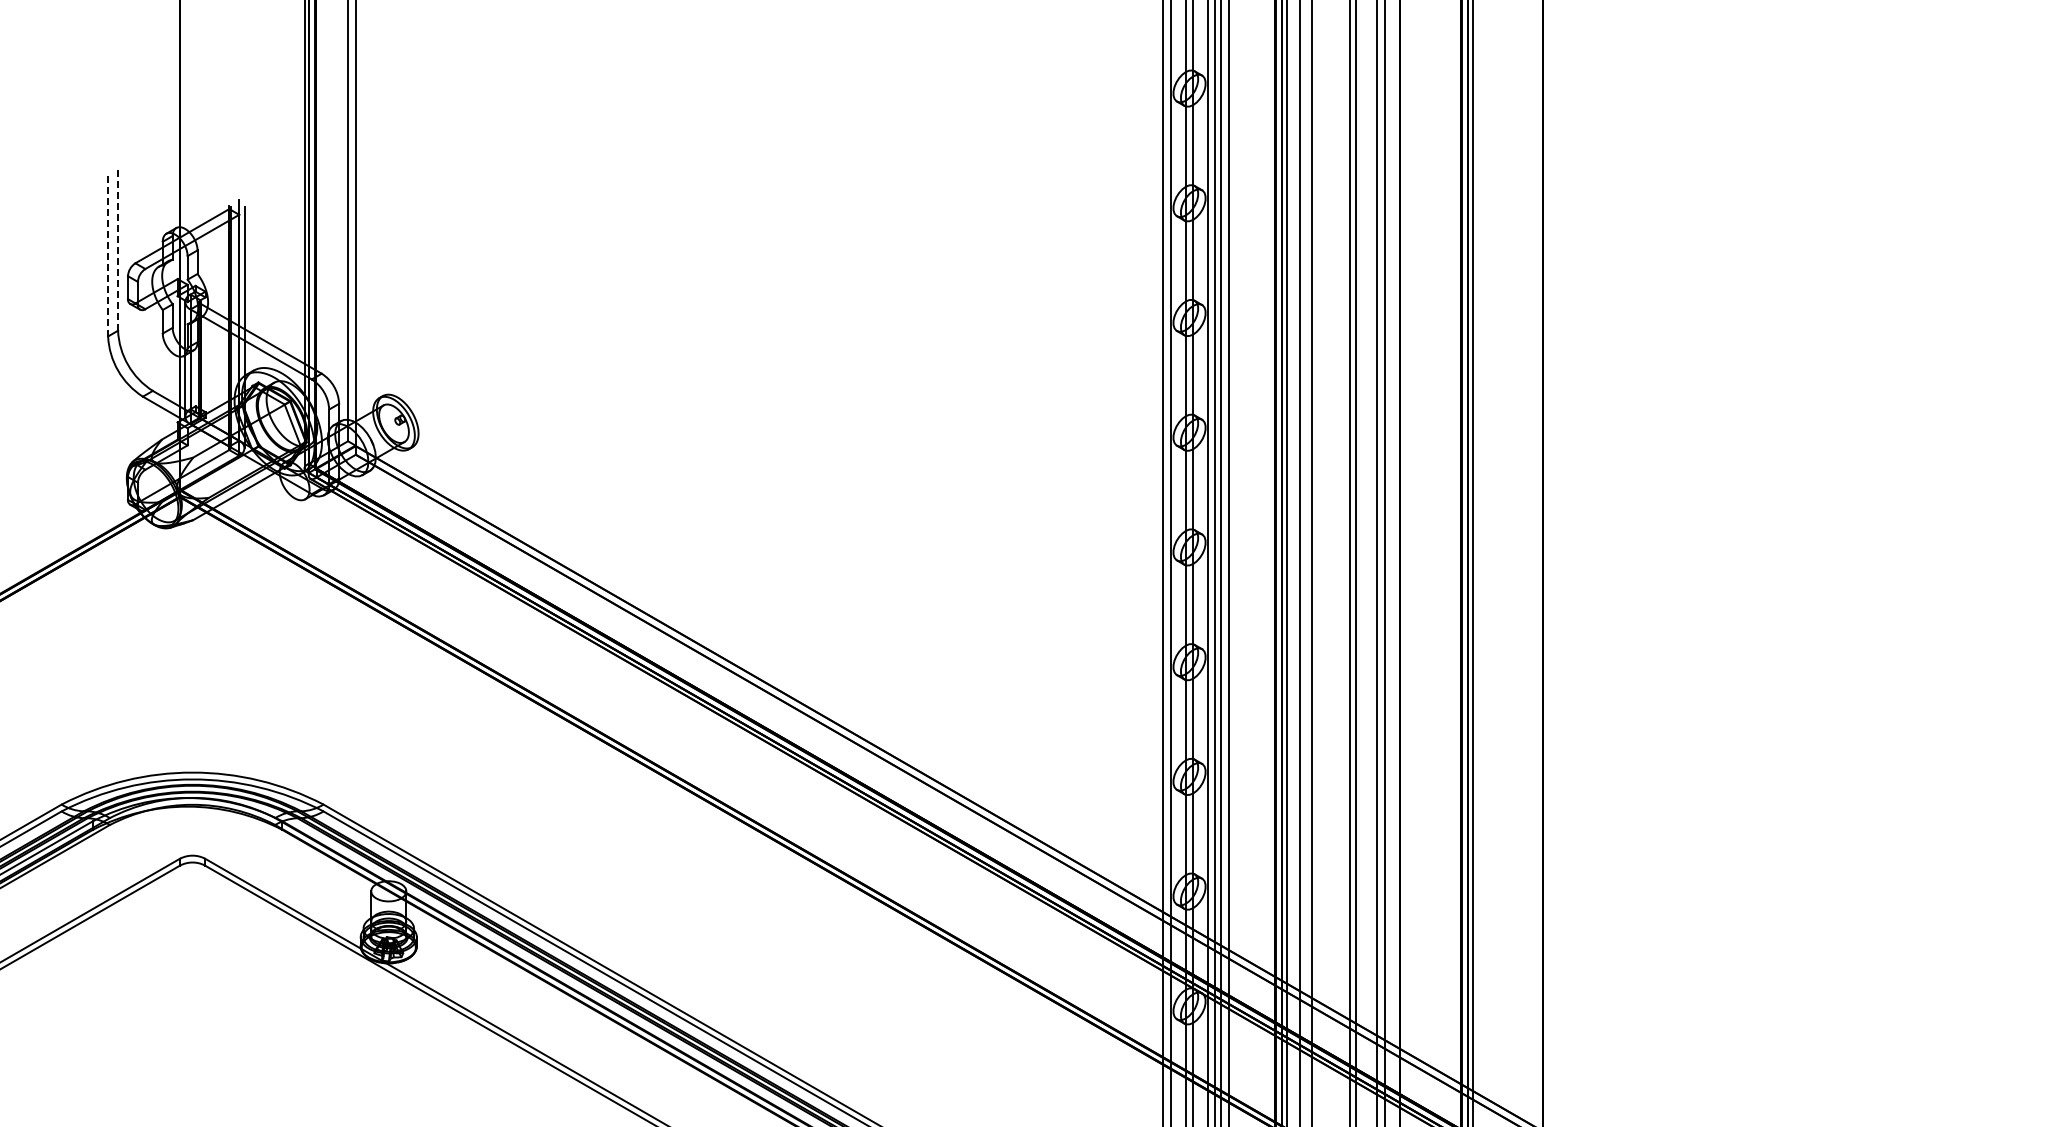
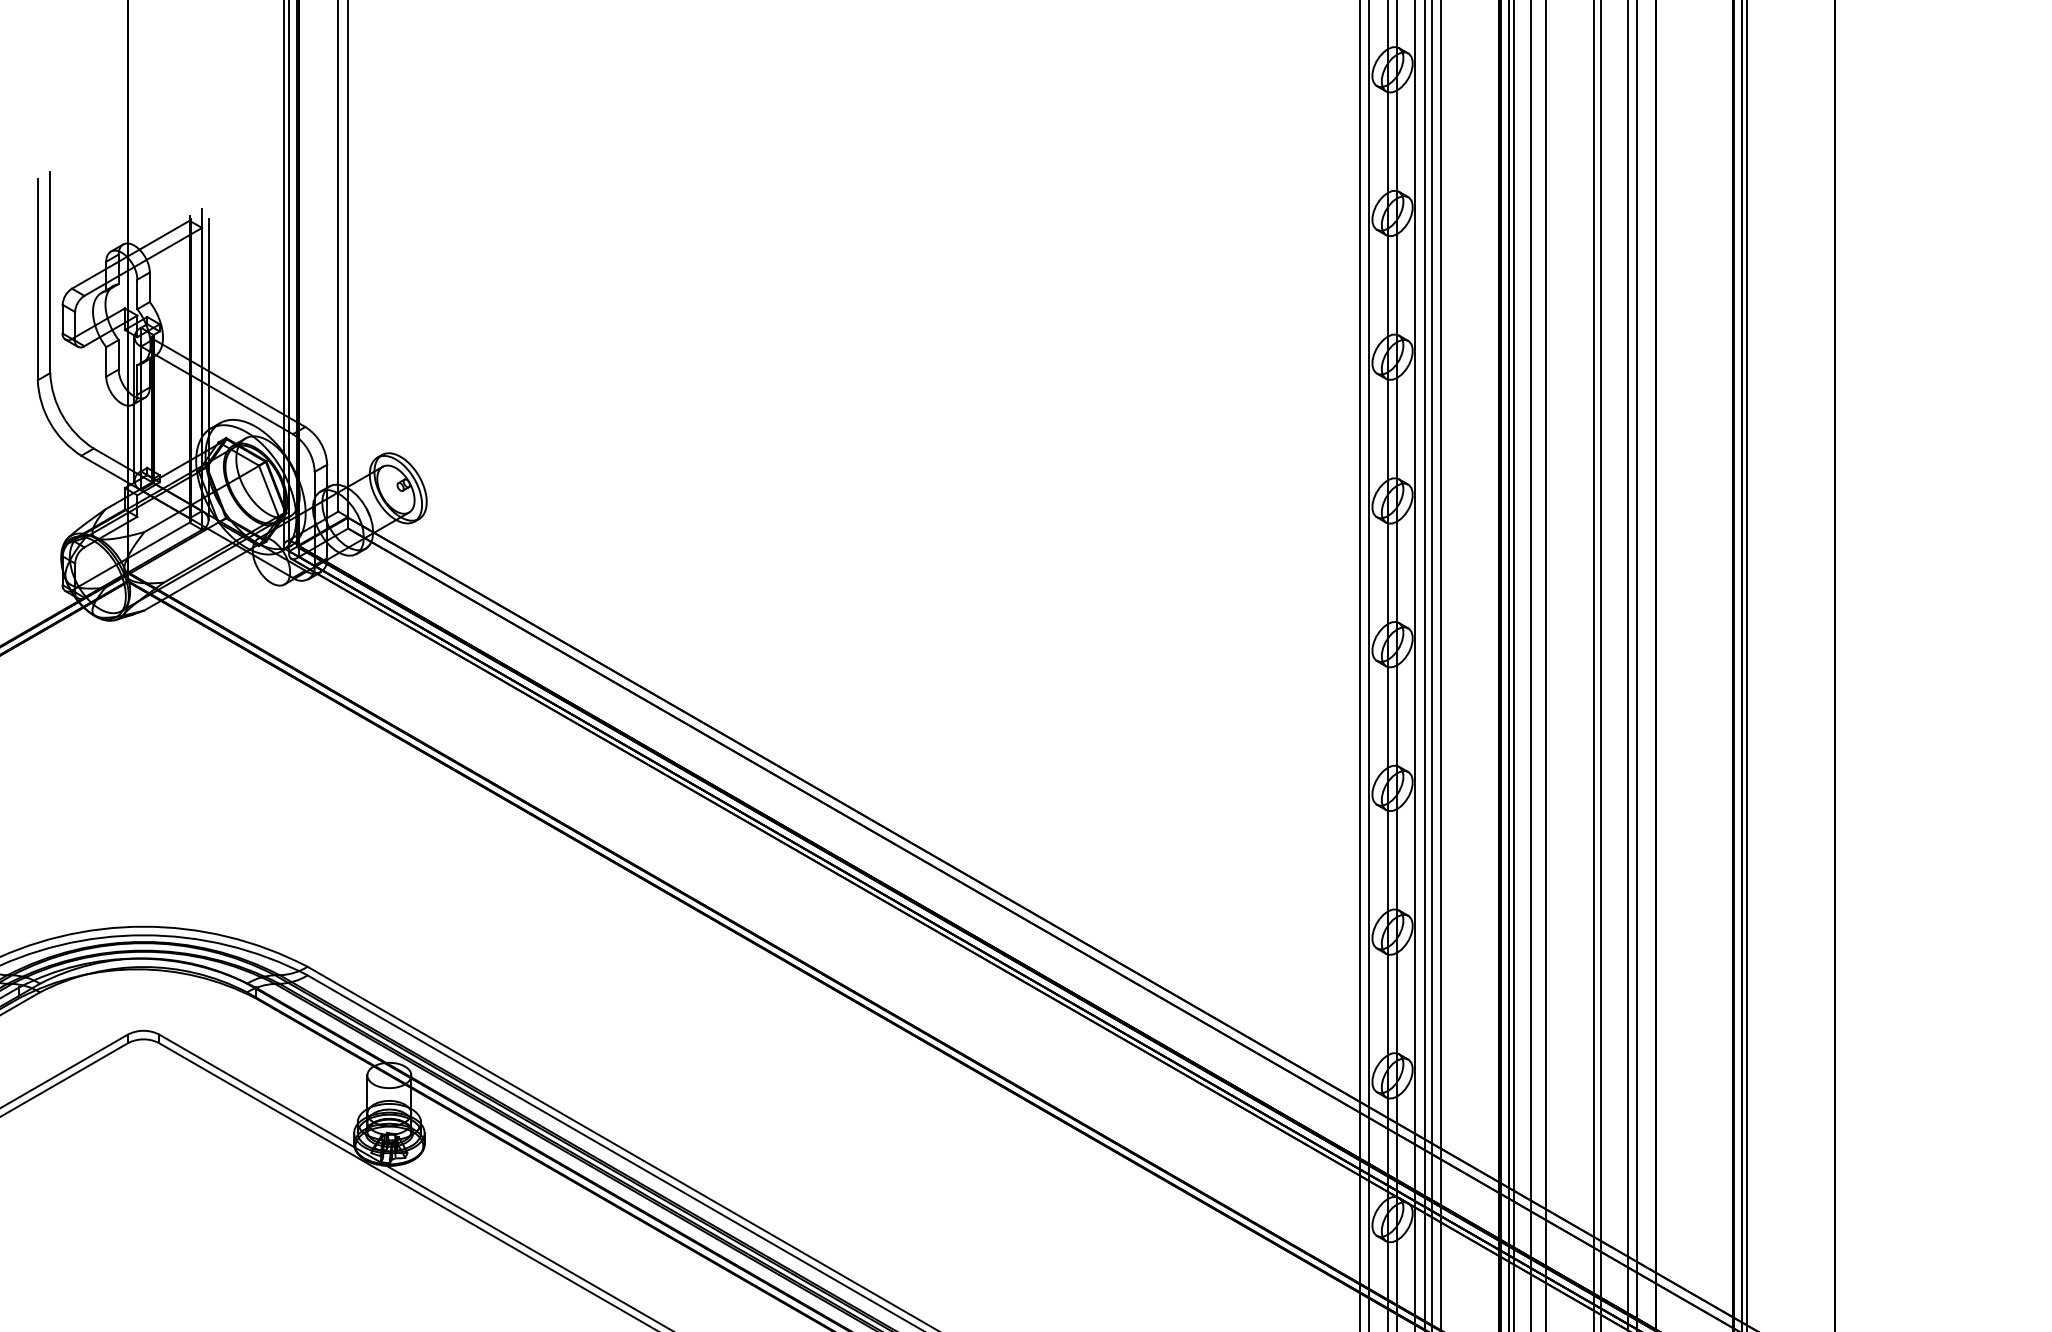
line: (118, 250) -> (50, 272), dashed -> solid
line: (108, 256) -> (38, 280), dashed -> solid

